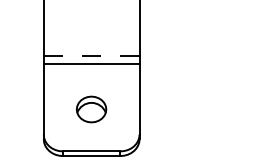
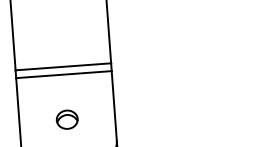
line: (91, 56) -> (63, 66), dashed -> solid
part: (91, 109) -> (67, 119), size x0.71

